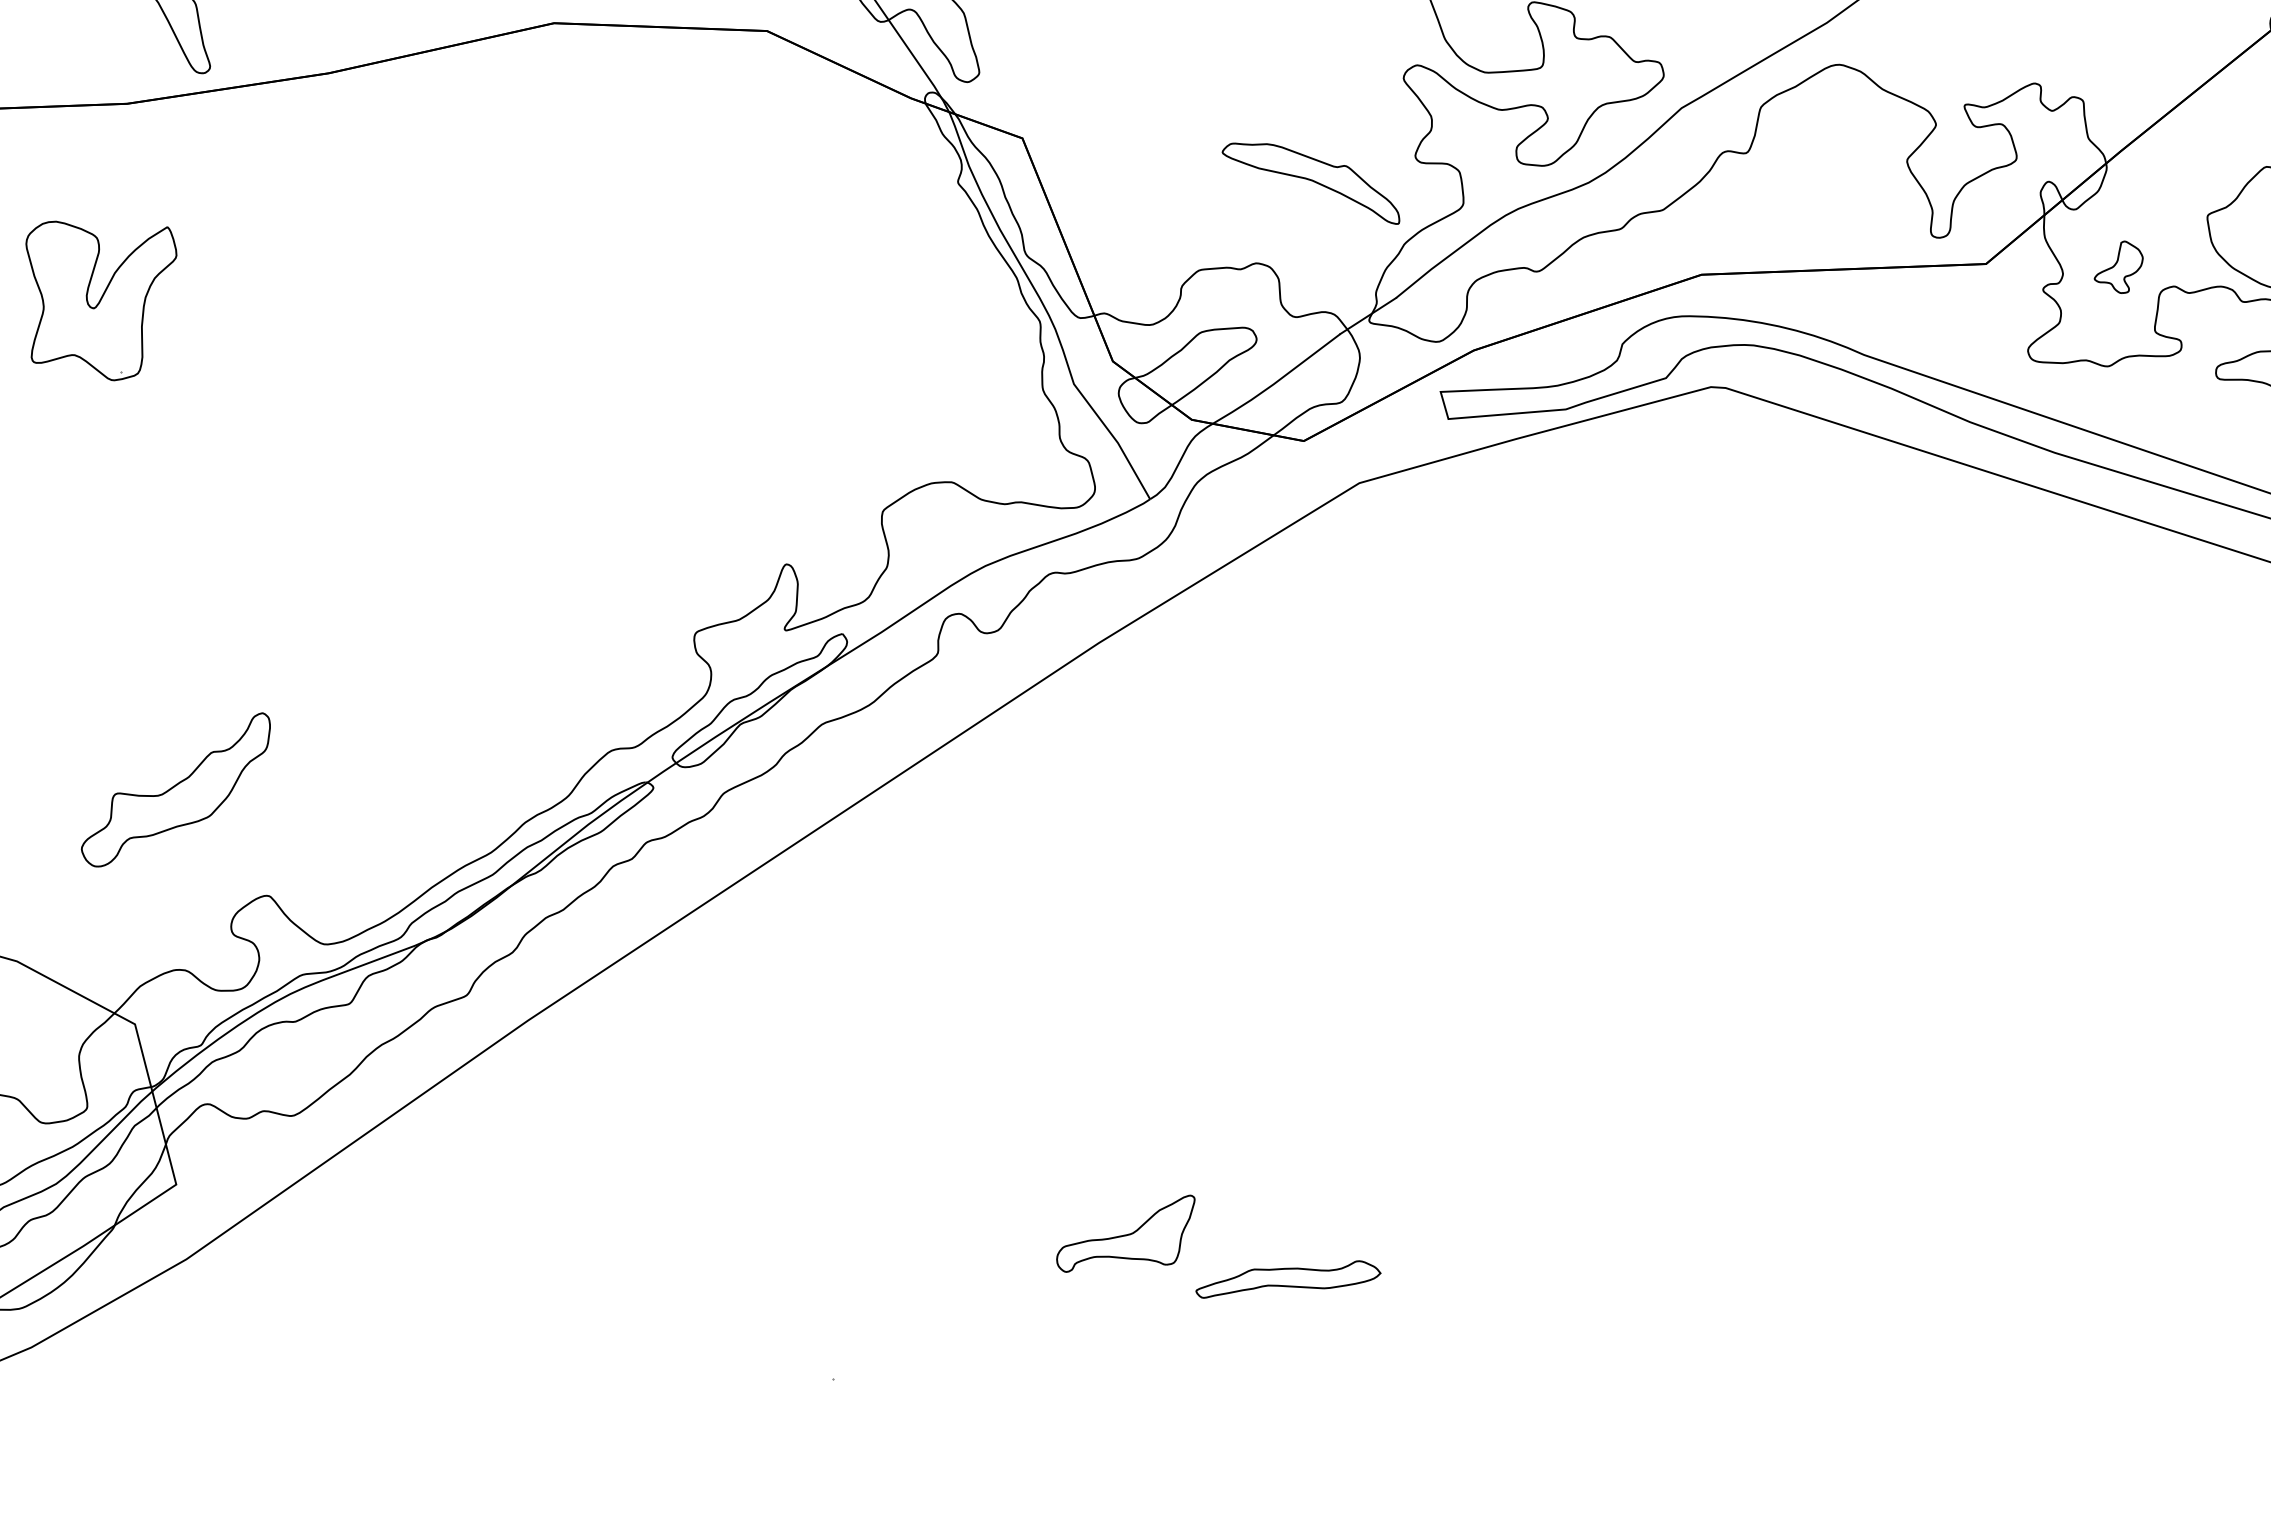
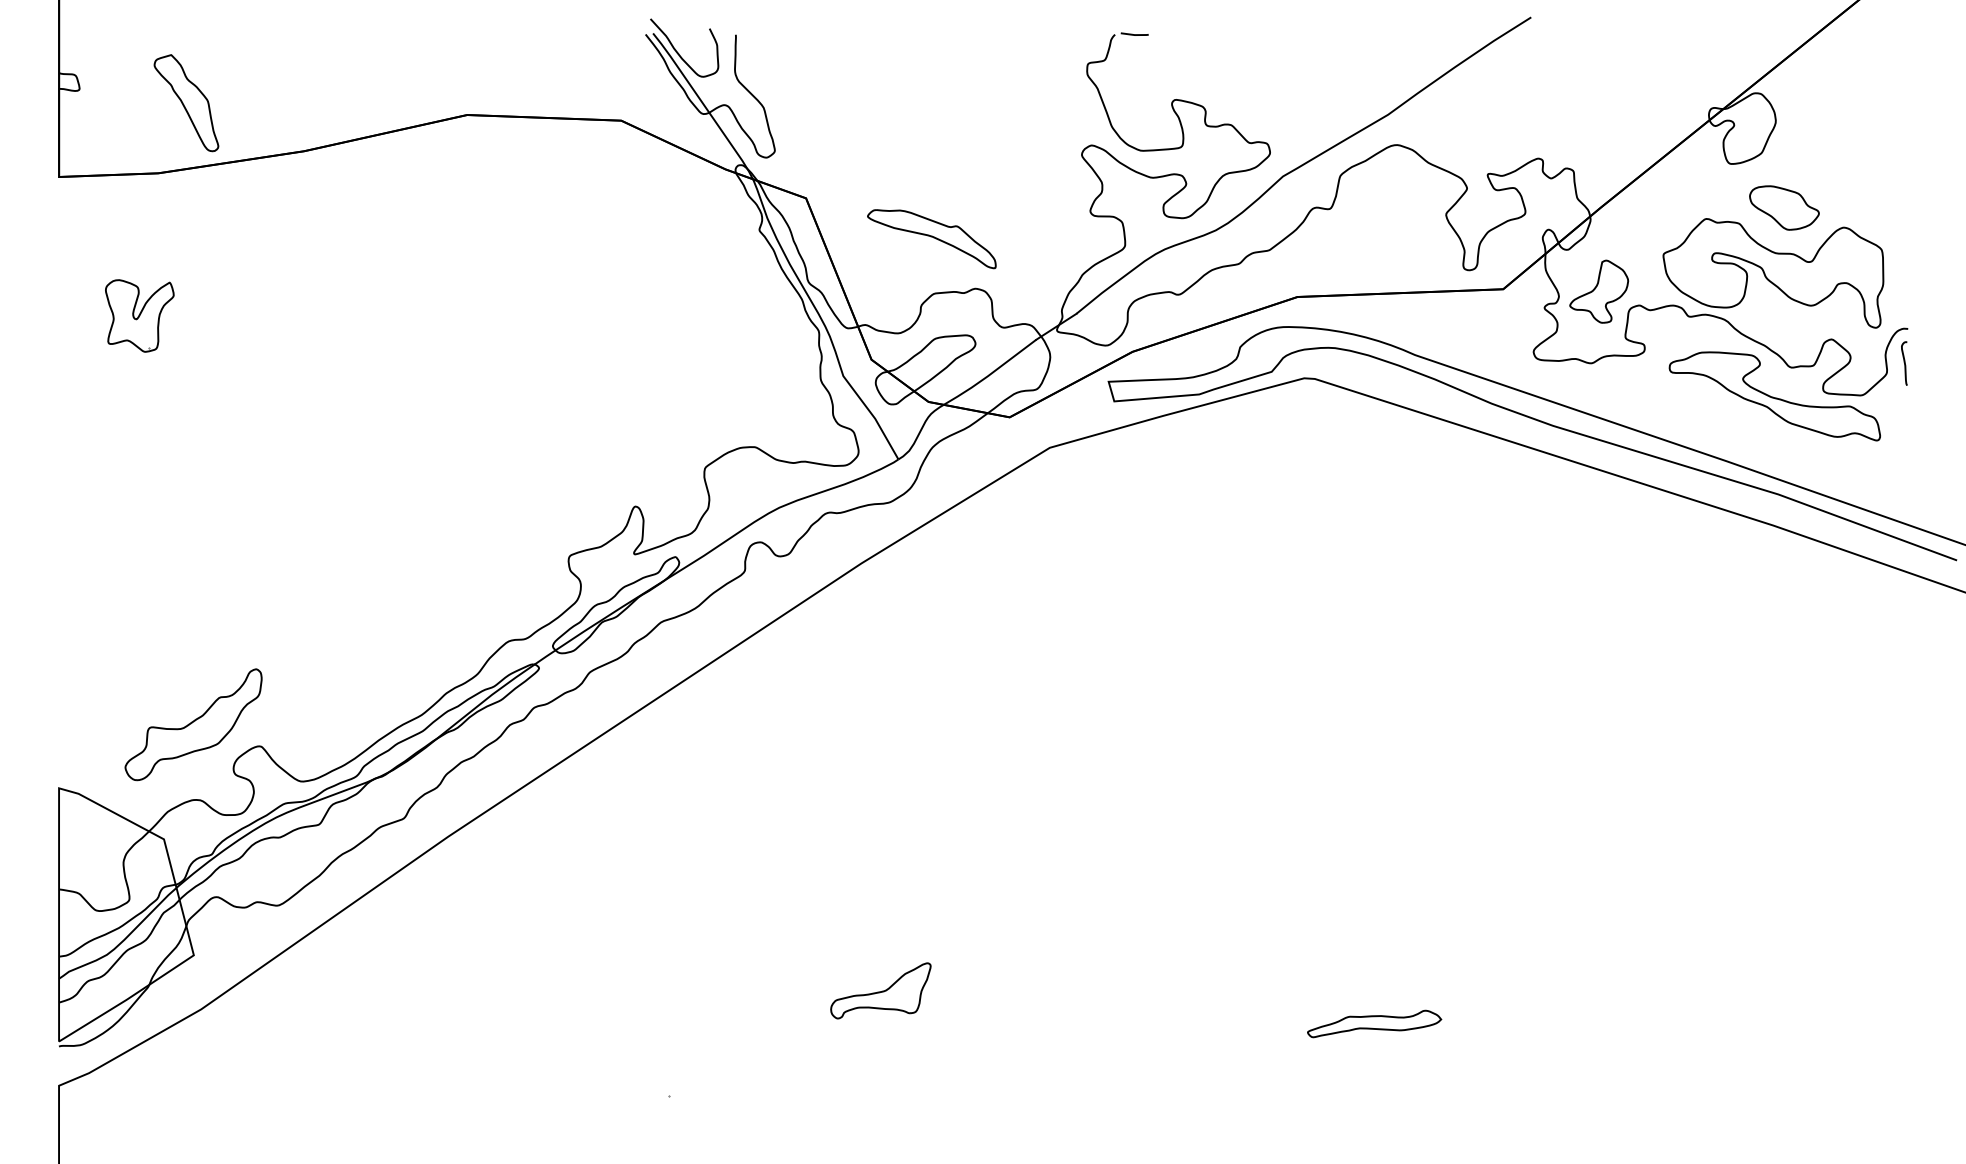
part: (1310, 184) -> (931, 239), moved
part: (2119, 267) -> (1599, 291), size x1.67
part: (101, 300) -> (139, 315), size x0.62
part: (175, 789) -> (193, 724), moved
part: (1288, 1278) -> (1374, 1023), moved

